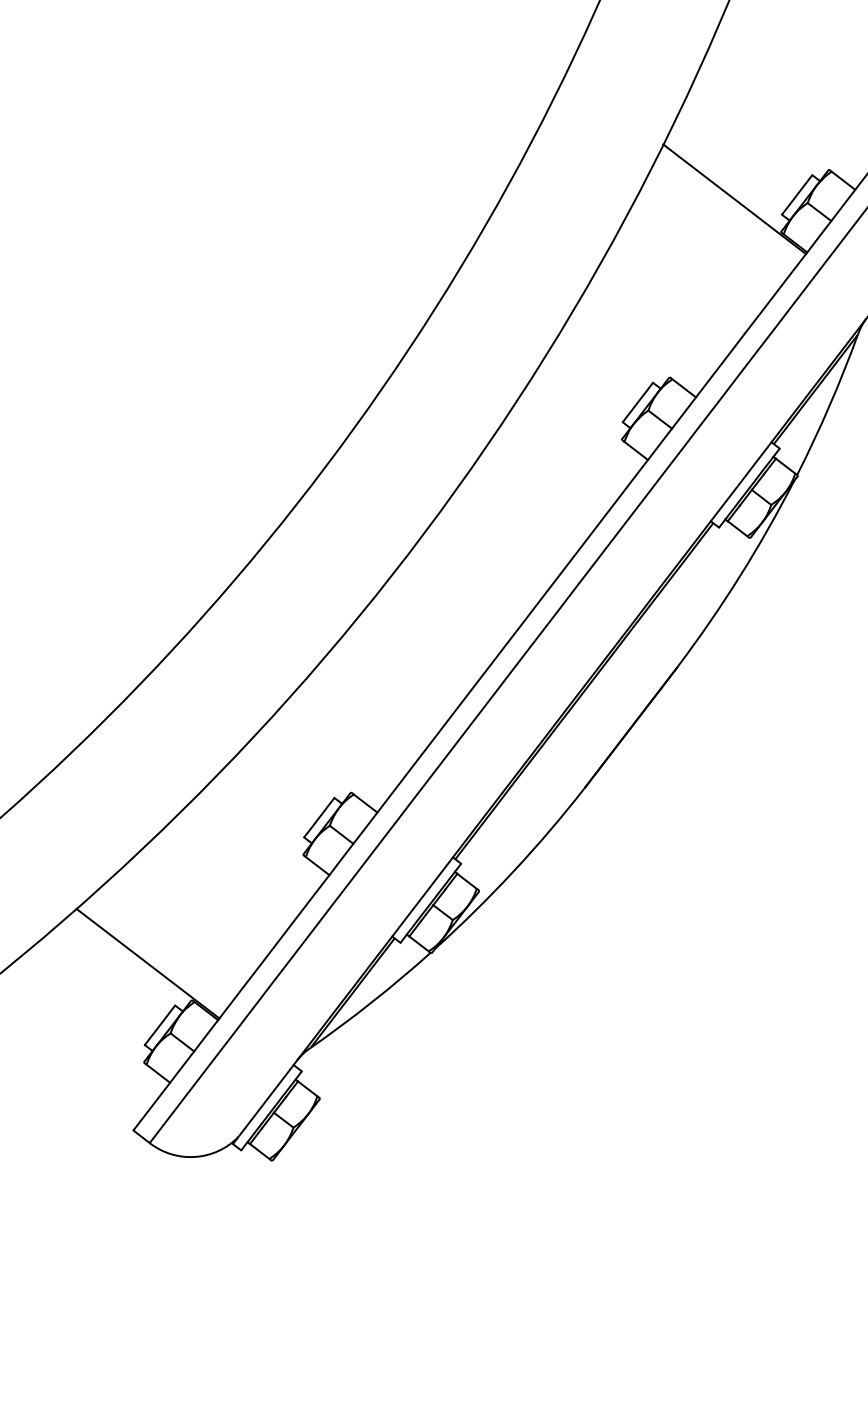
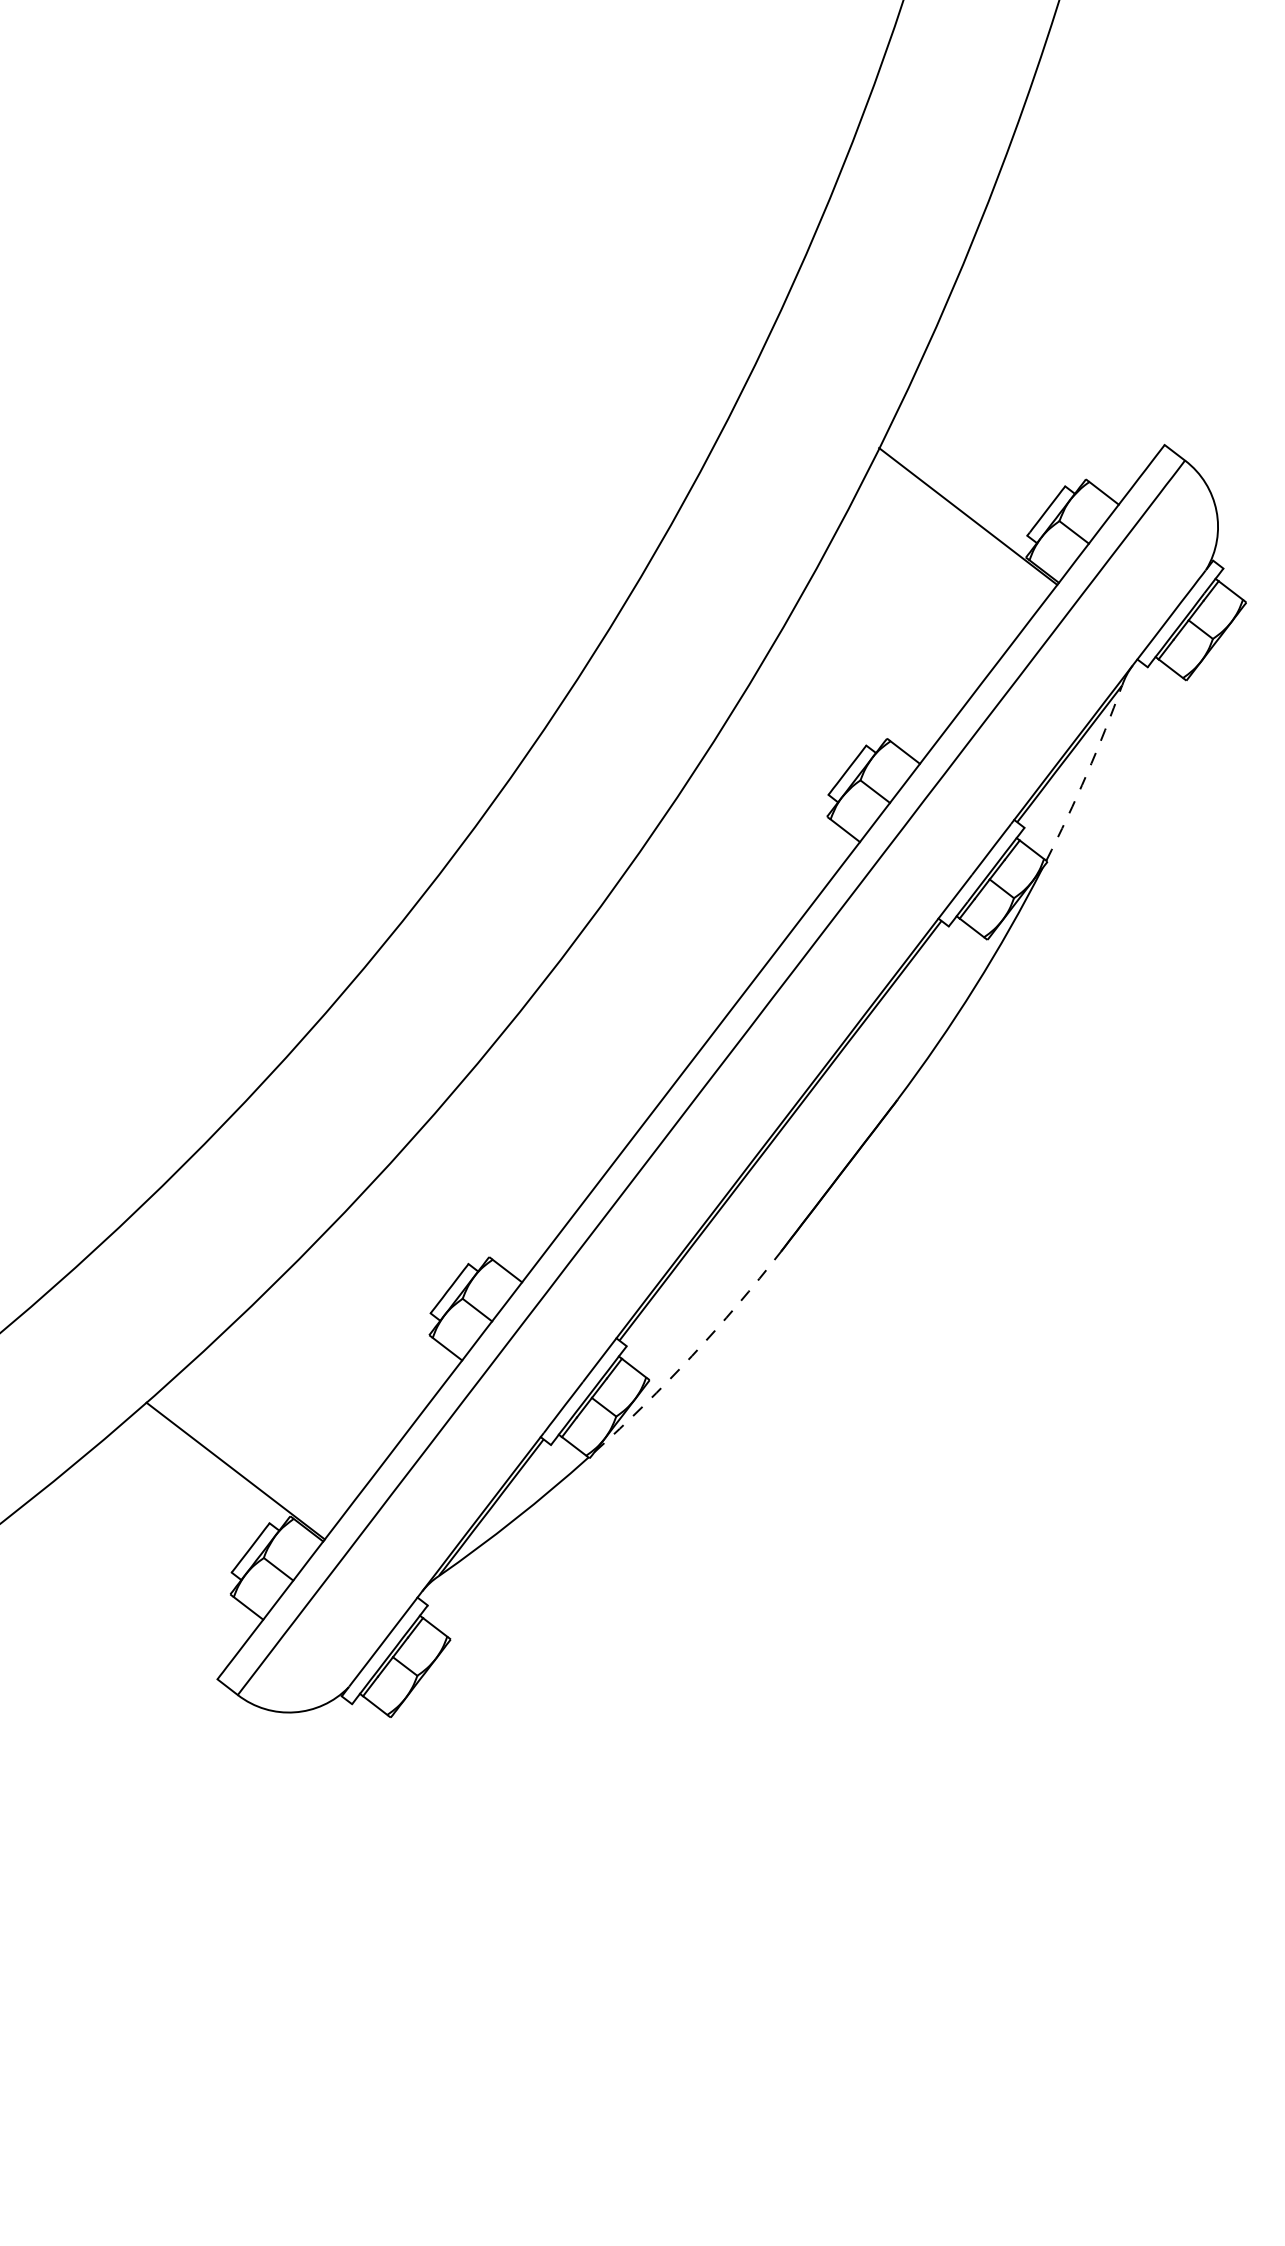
arc: (829, 405) -> (1086, 774), solid -> dashed
arc: (513, 871) -> (692, 1356), solid -> dashed

